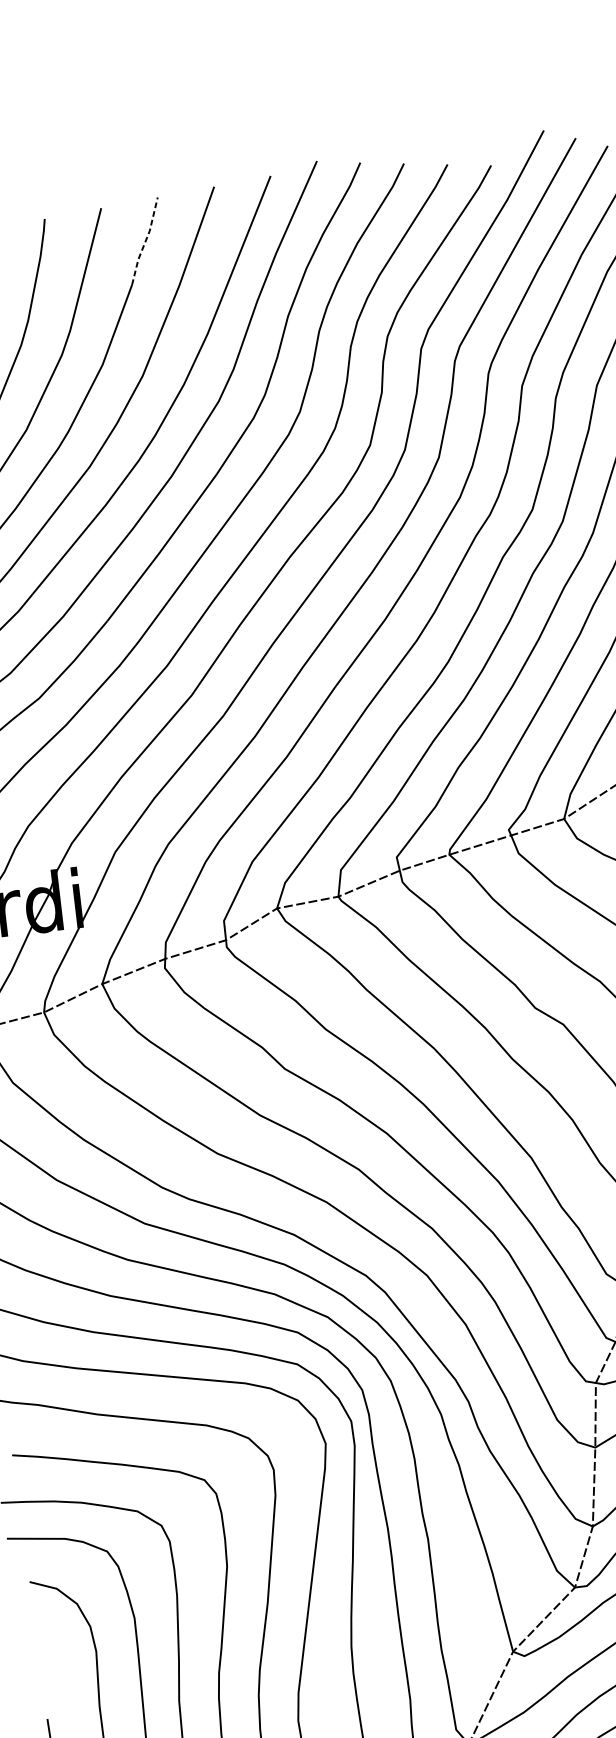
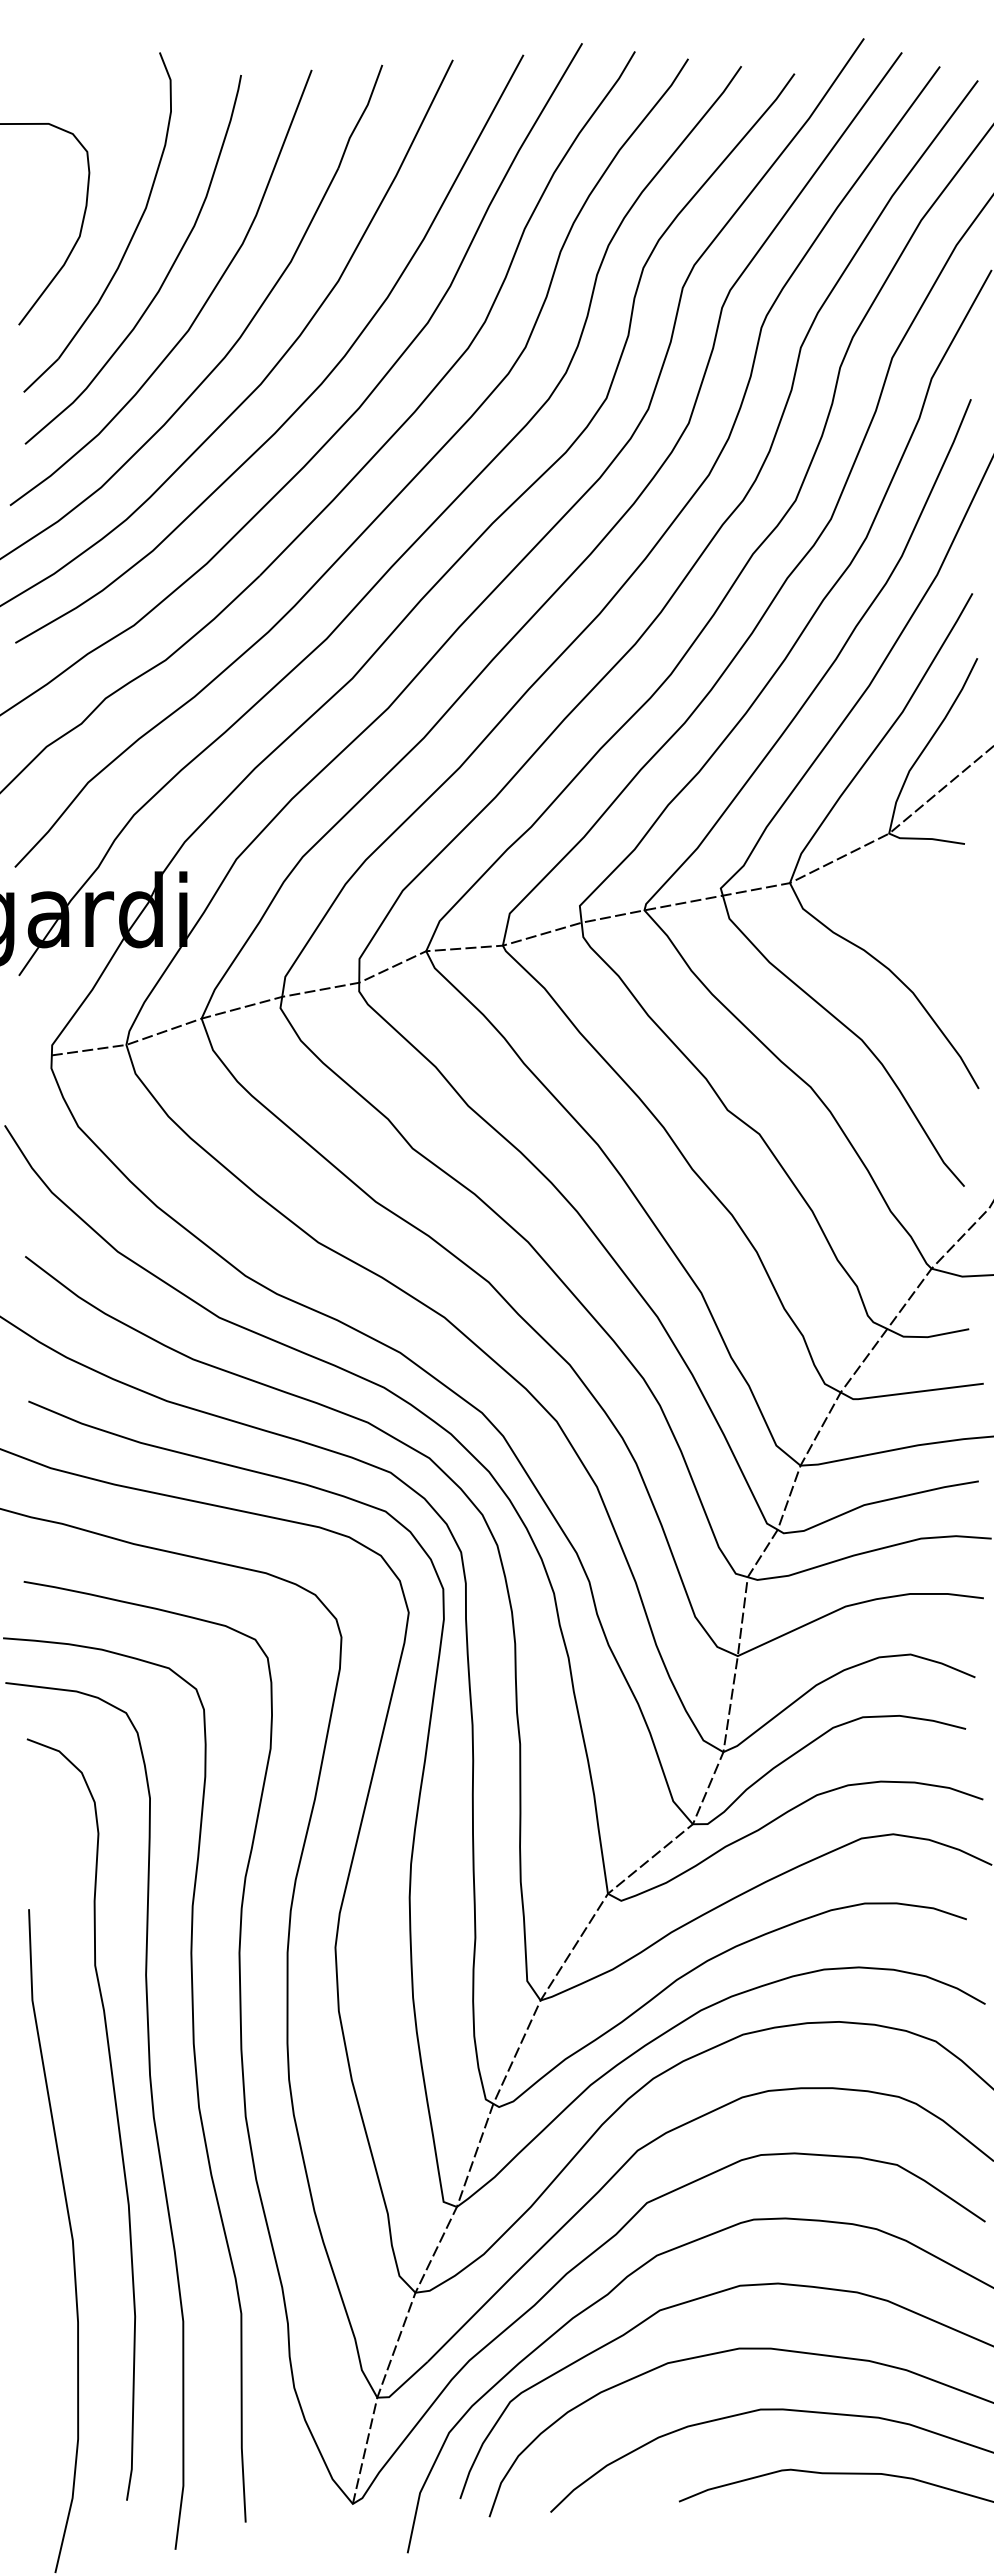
line: (145, 241) -> (361, 117), dashed -> solid

